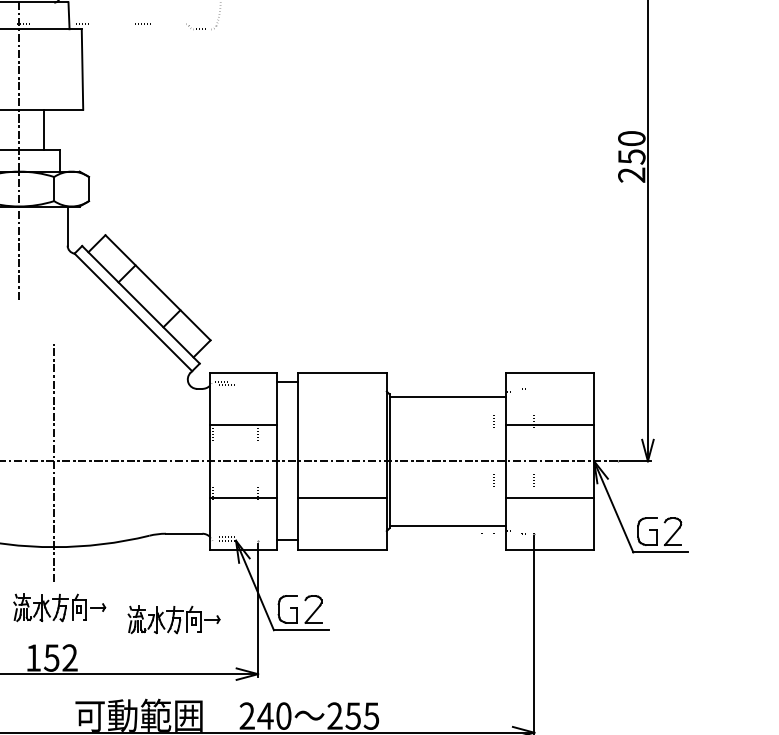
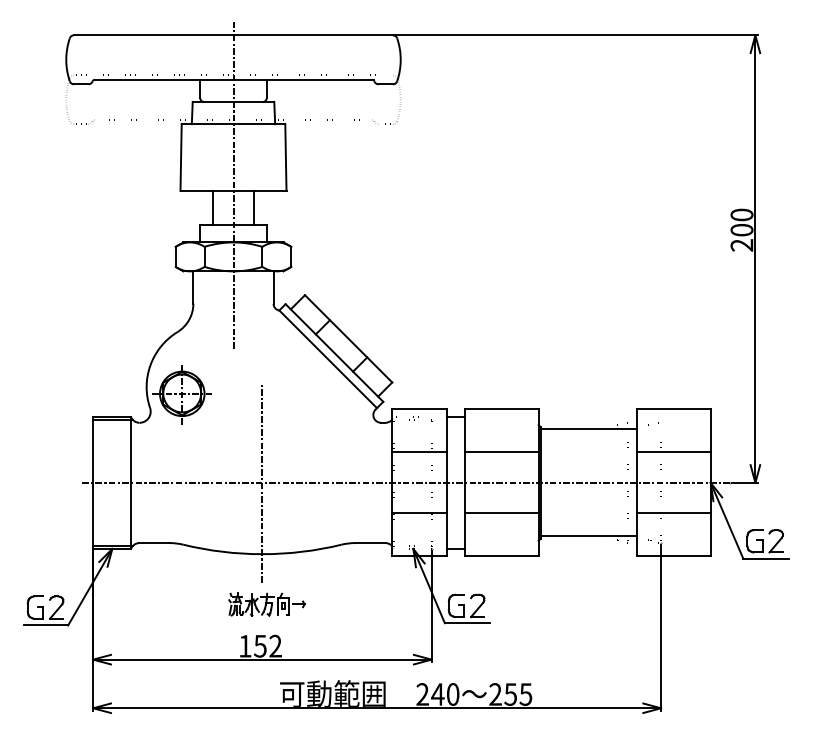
text: (631, 157) -> (741, 230), 250 -> 200
line: (342, 424) -> (501, 452), added
part: (173, 619) -> (361, 614), removed

